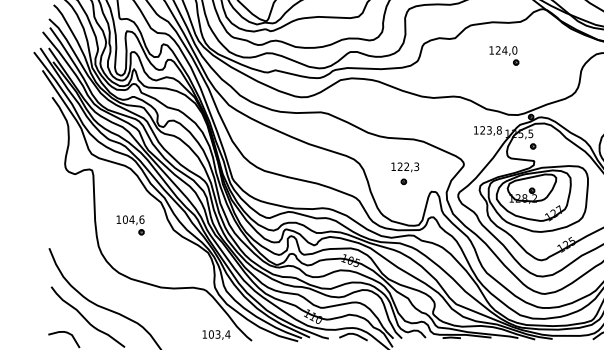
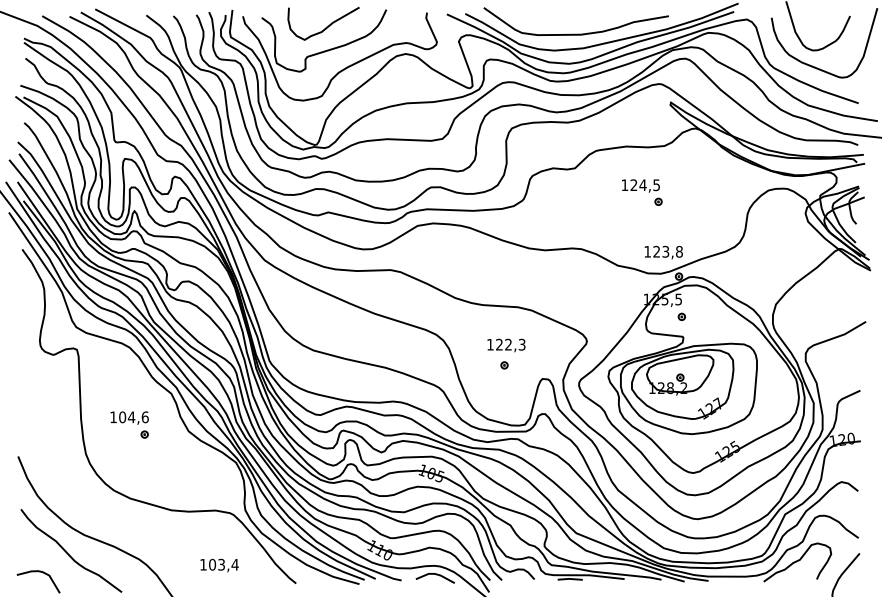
text: (514, 50) -> (656, 185), 124,0 -> 124,5
text: (487, 130) -> (663, 252), moved
text: (216, 335) -> (219, 565), moved

